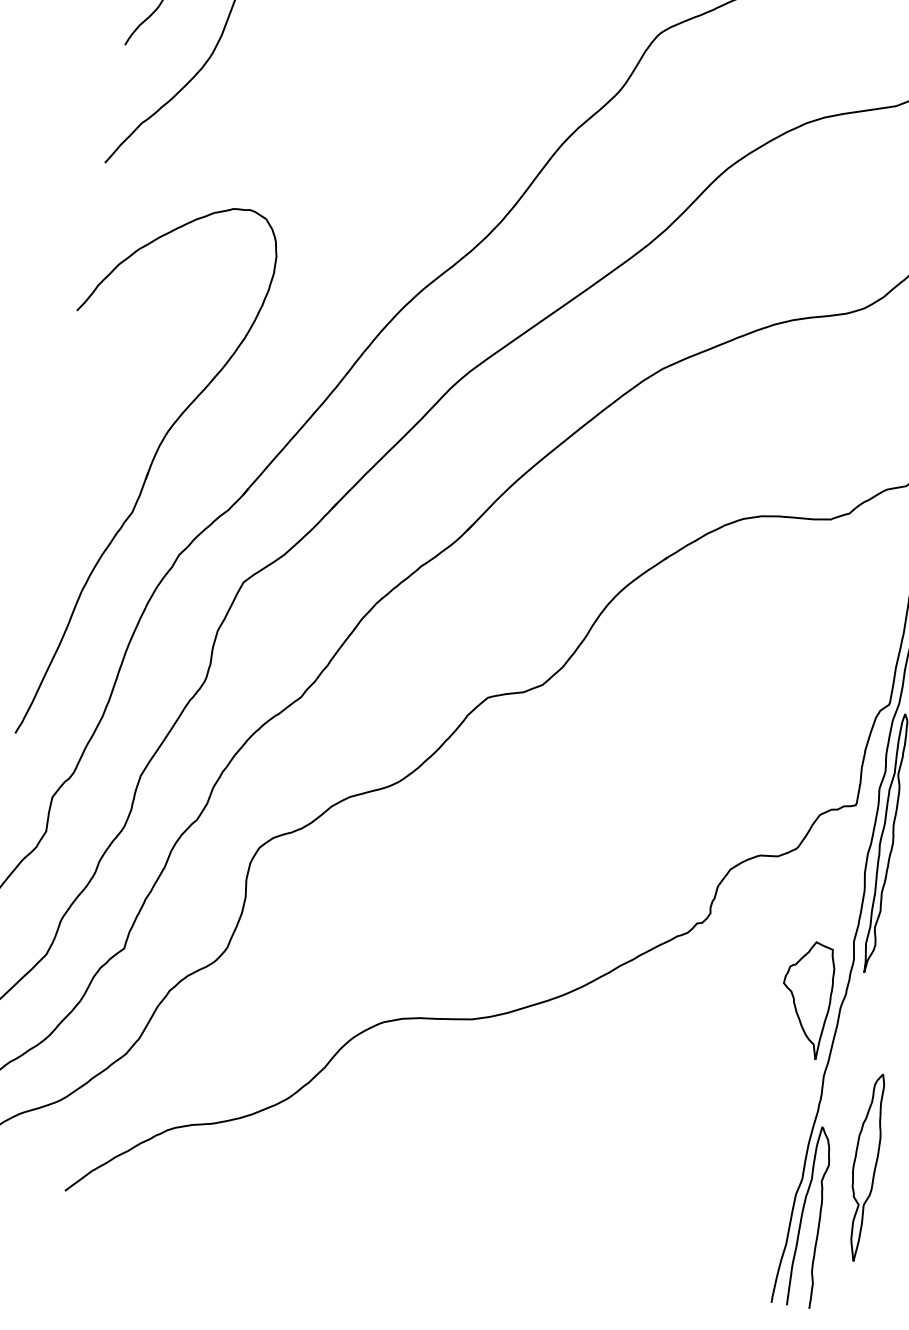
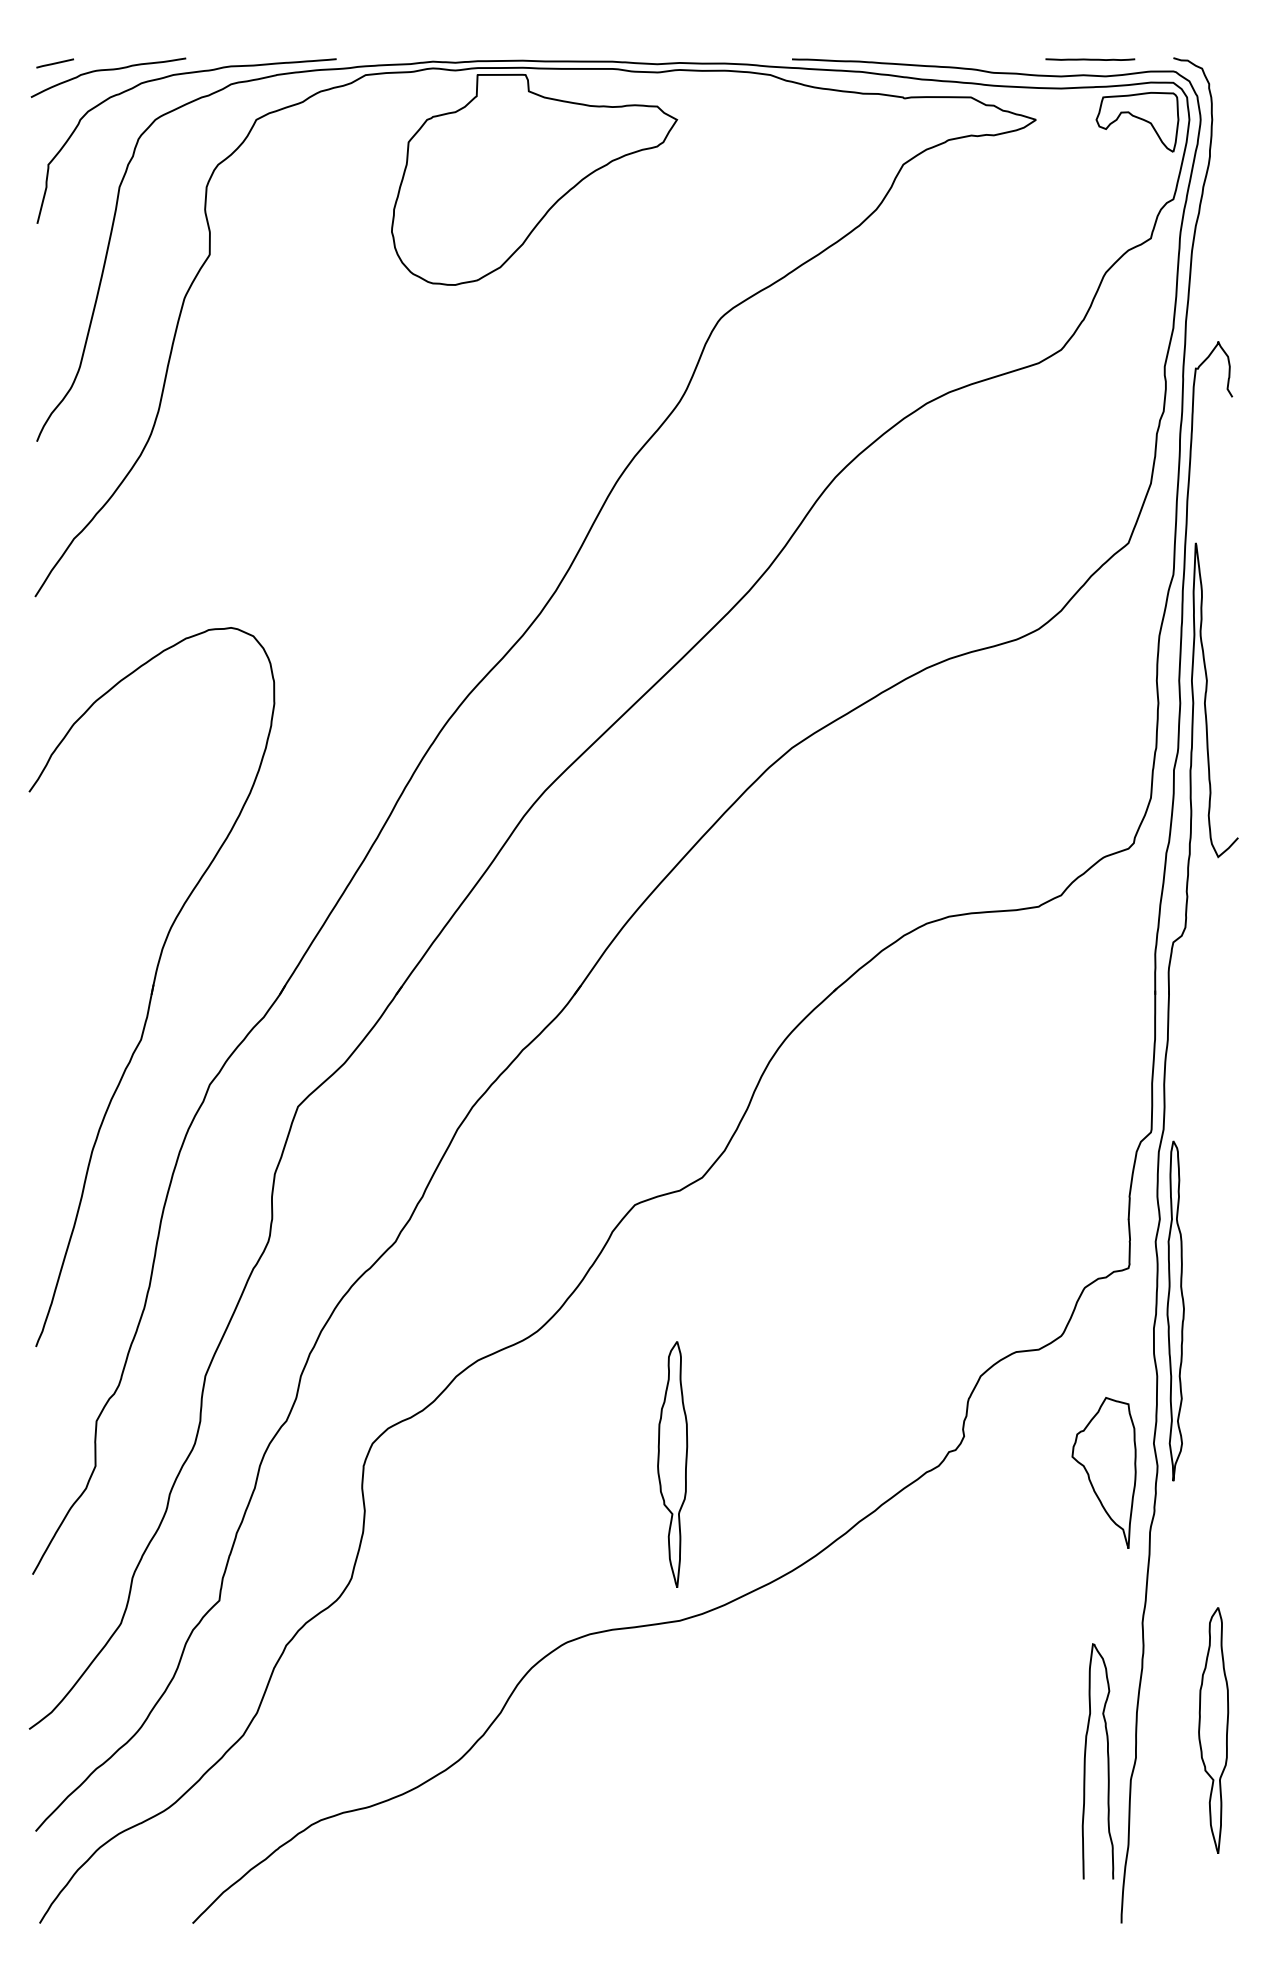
part: (485, 899) -> (672, 1464), added
part: (805, 998) -> (1103, 1472), moved
curve: (819, 1218) -> (1107, 1761), moved

